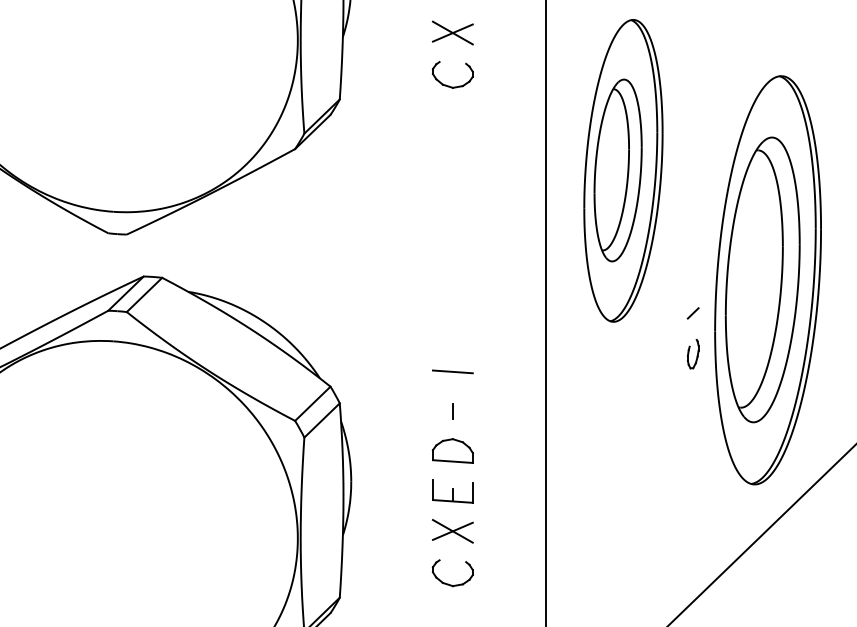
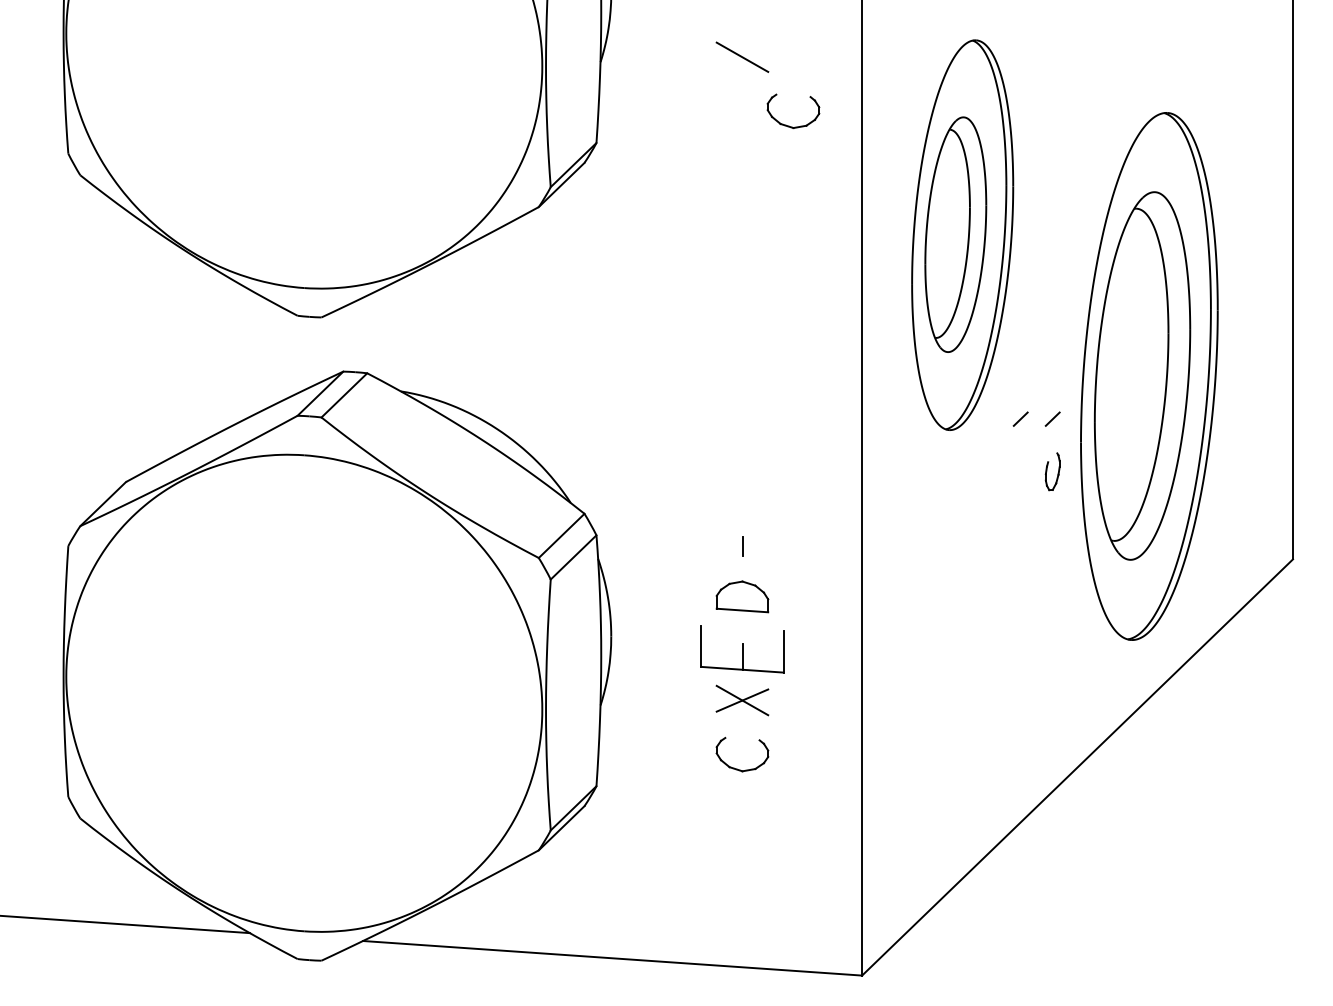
line: (452, 33) -> (742, 57), removed
part: (449, 85) -> (789, 125), moved
line: (668, 312) -> (1020, 418), added
line: (452, 371) -> (742, 494), removed
part: (452, 491) -> (742, 648), size x1.6

